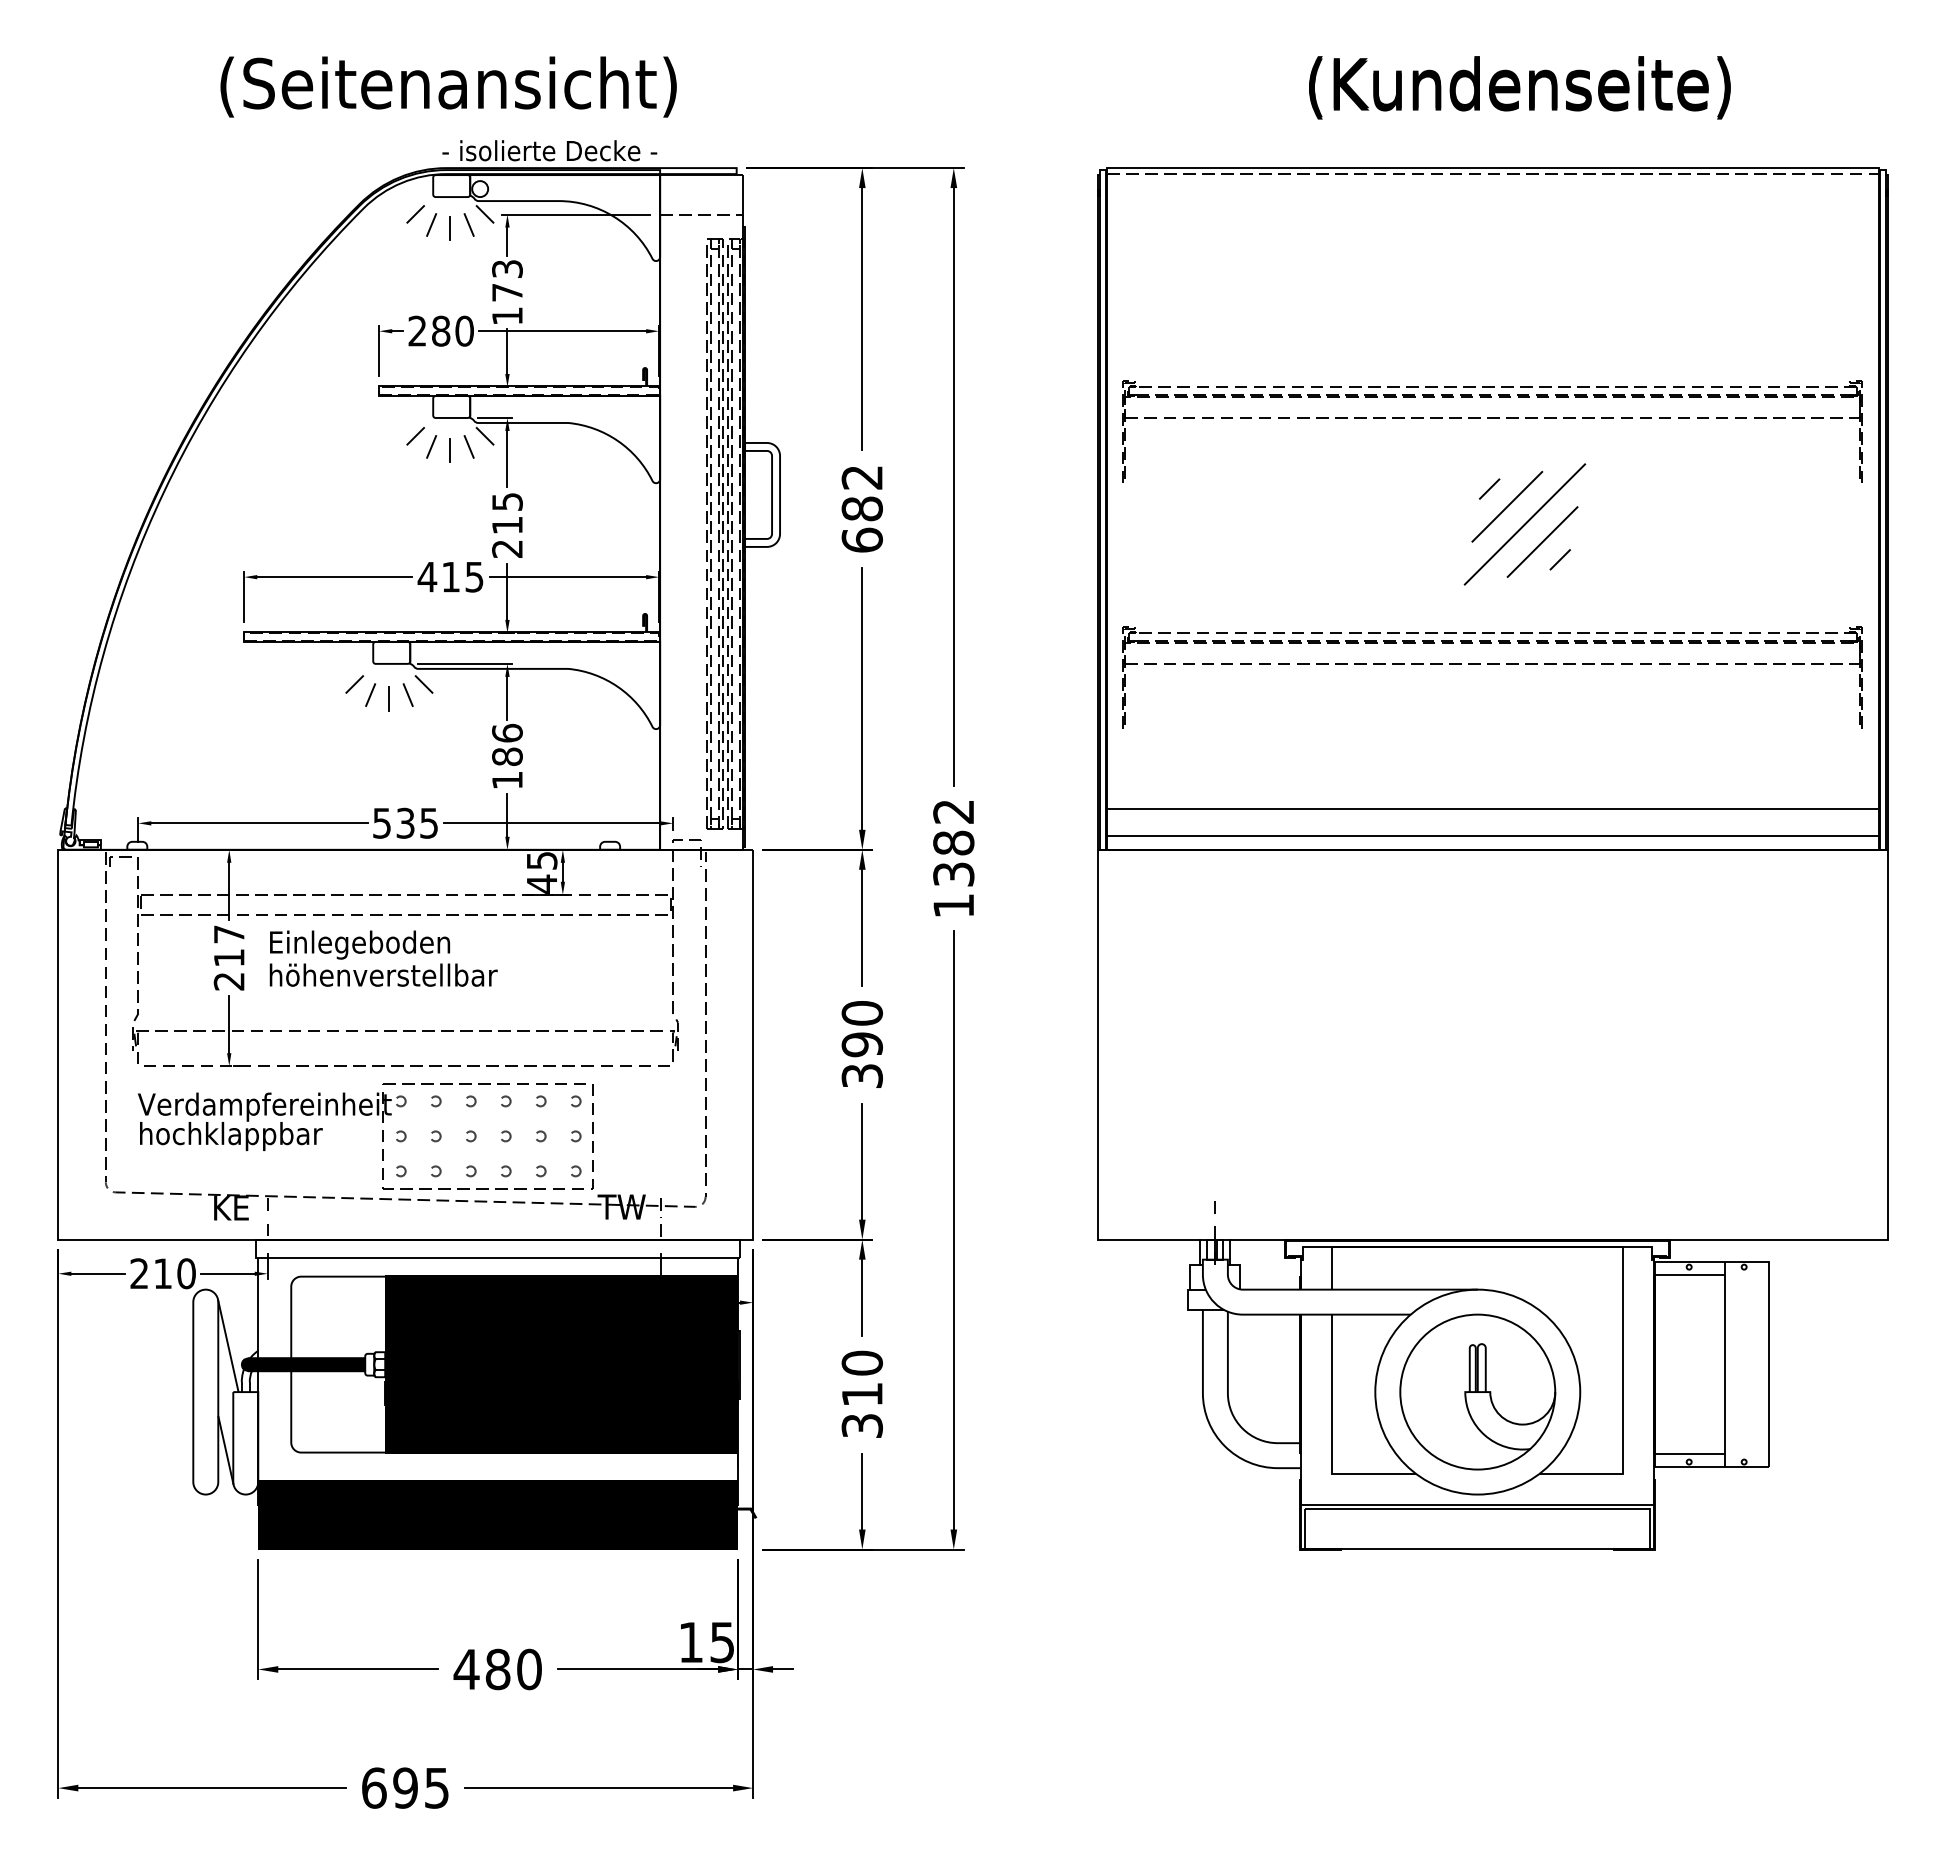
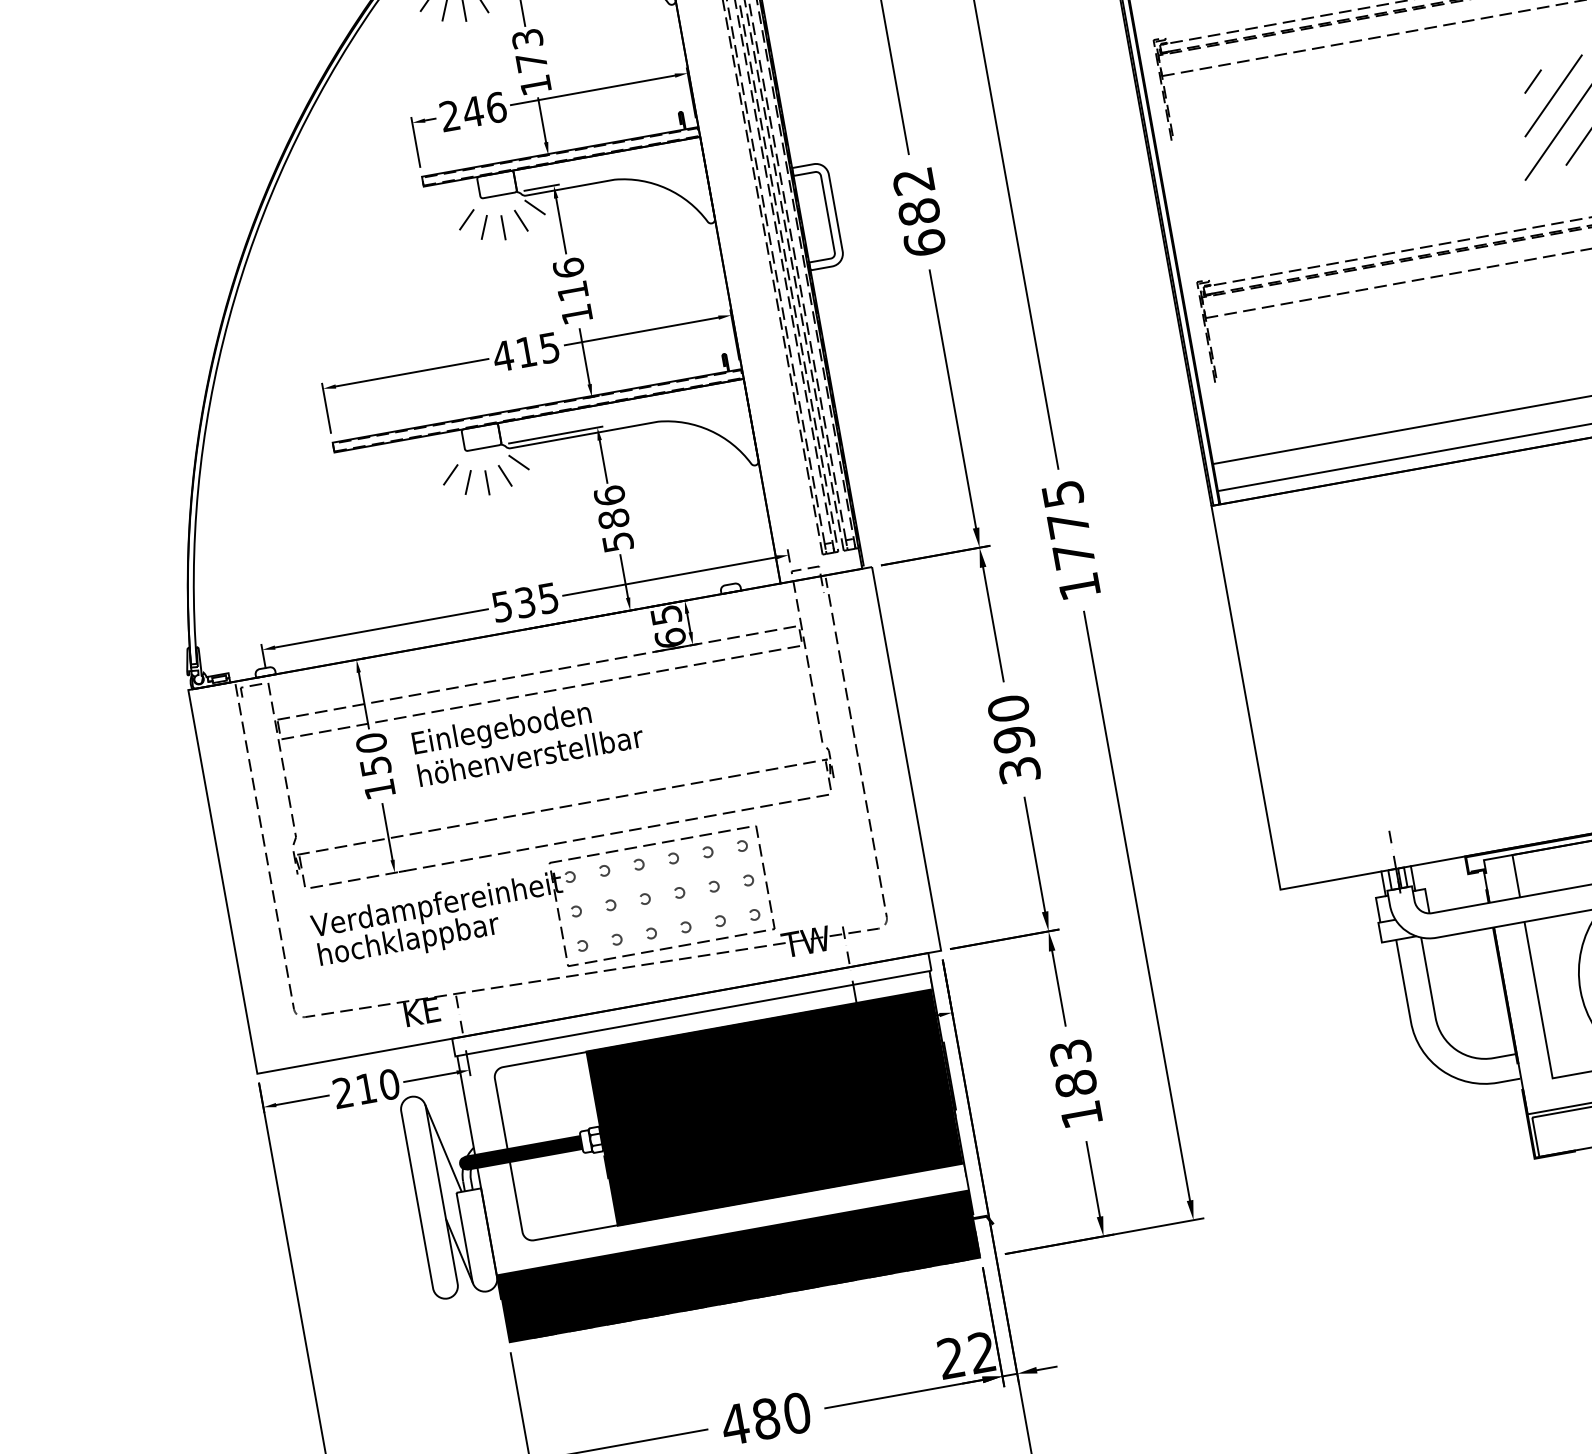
text: (452, 330) -> (484, 109), 280 -> 246
text: (507, 524) -> (572, 290), 215 -> 116
text: (507, 780) -> (618, 542), 186 -> 586
text: (953, 843) -> (1068, 525), 1382 -> 1775
text: (541, 883) -> (669, 637), 45 -> 65
text: (228, 957) -> (374, 765), 217 -> 150
text: (861, 1393) -> (1075, 1082), 310 -> 183
text: (706, 1642) -> (966, 1355), 15 -> 22

